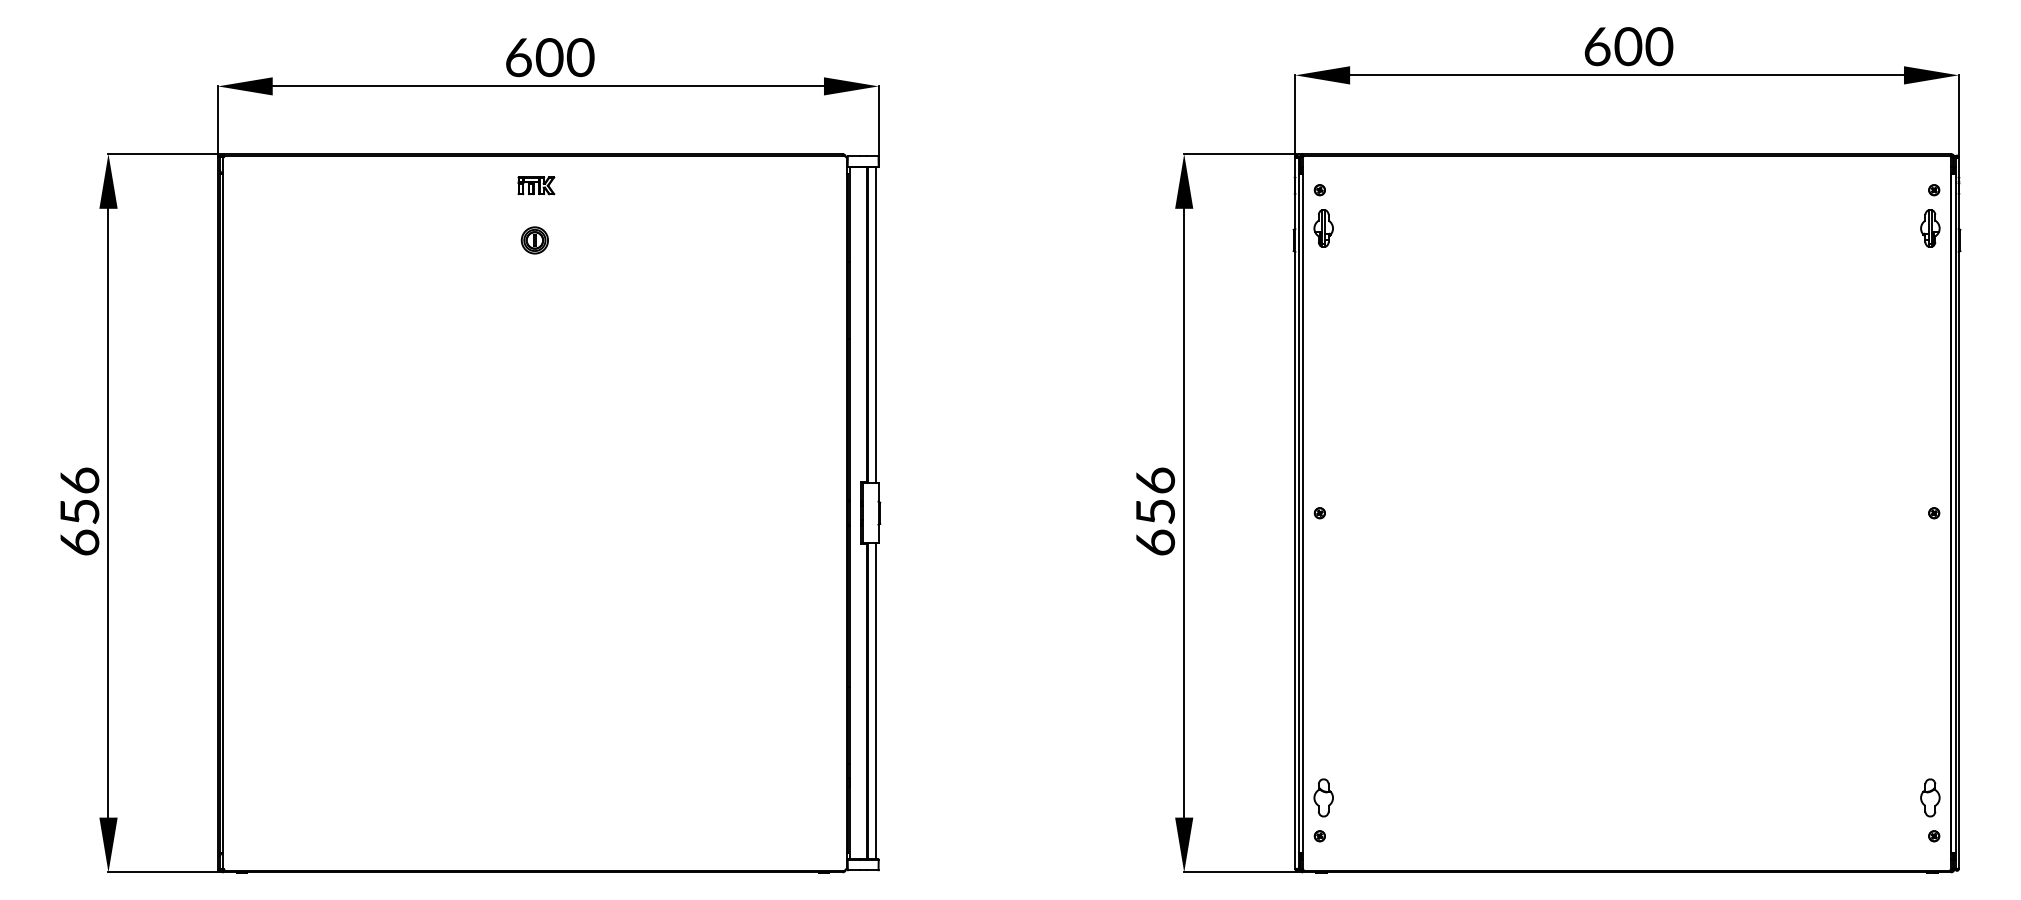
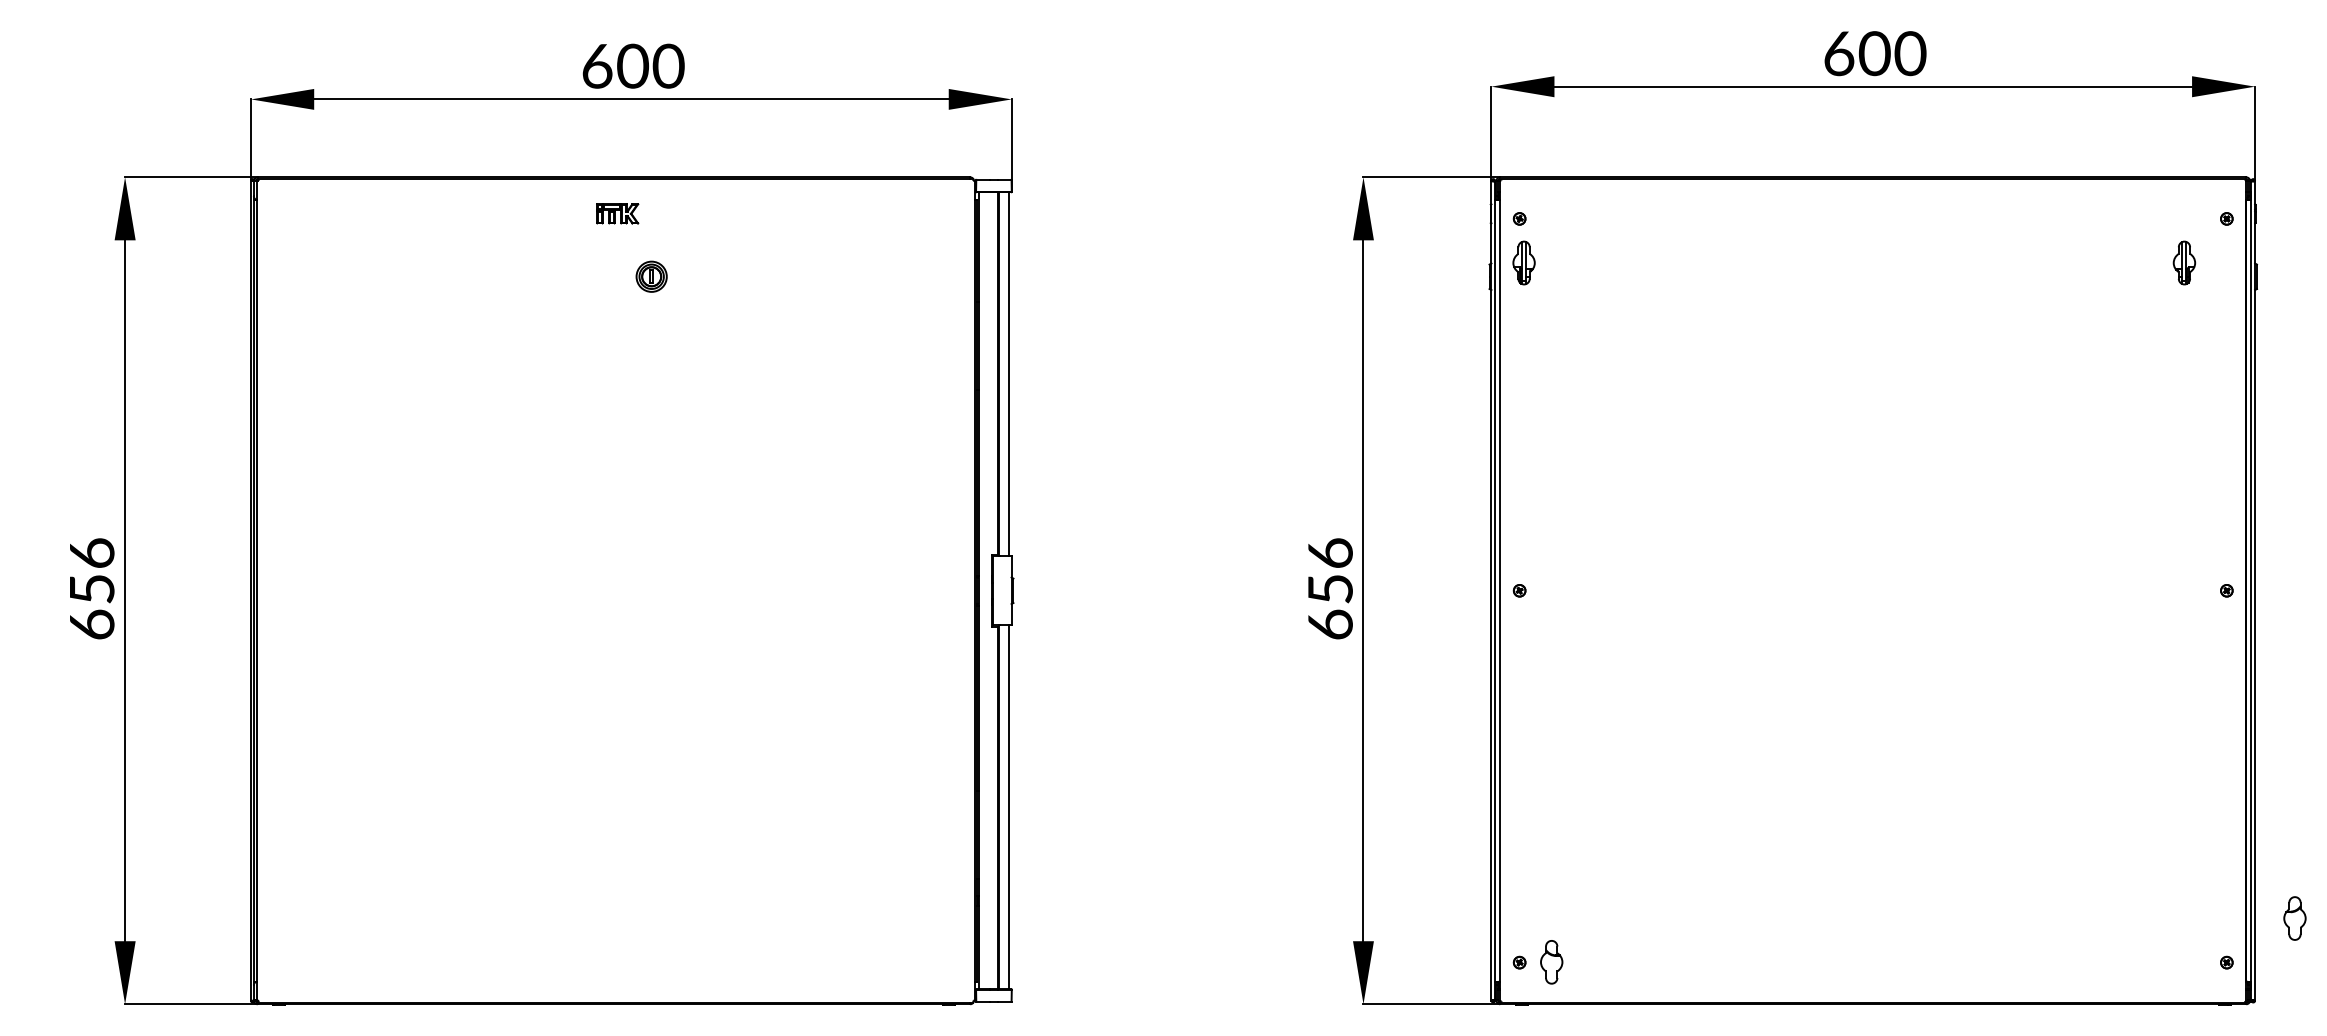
part: (1930, 228) -> (2184, 263), moved
part: (534, 240) -> (651, 276), moved
part: (1323, 797) -> (1551, 961), moved
part: (1930, 797) -> (2295, 918), moved

